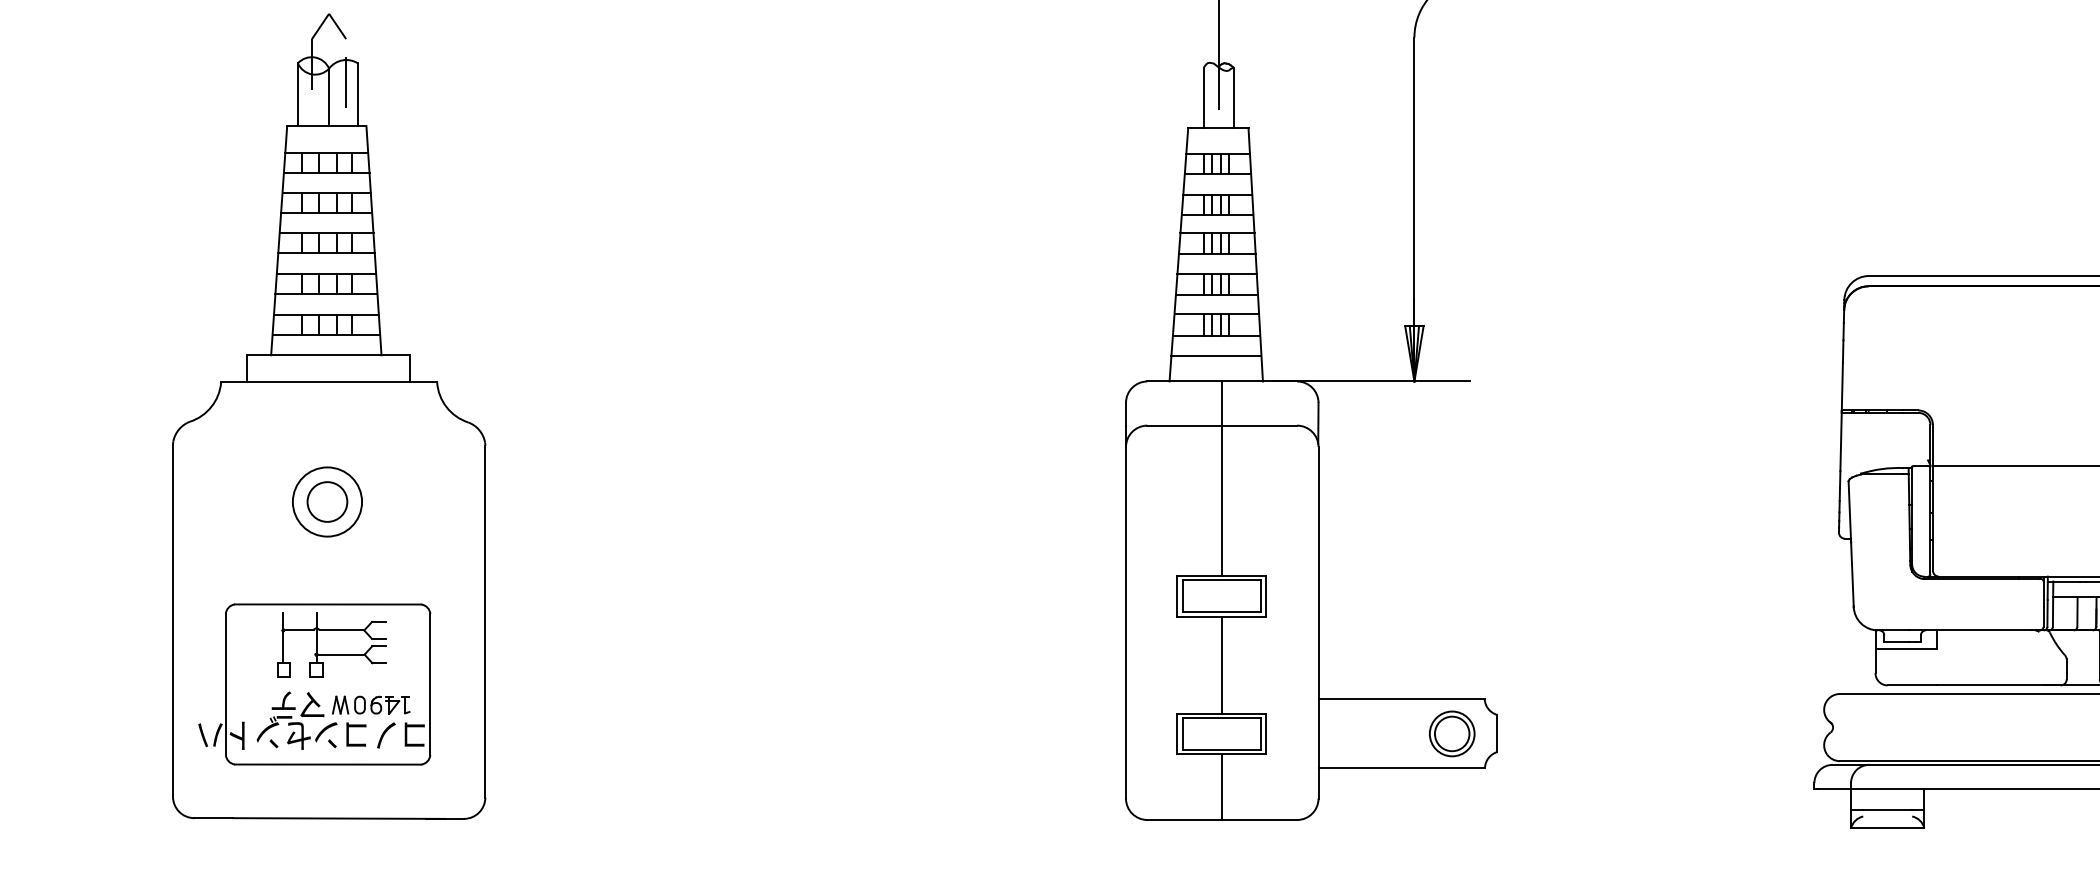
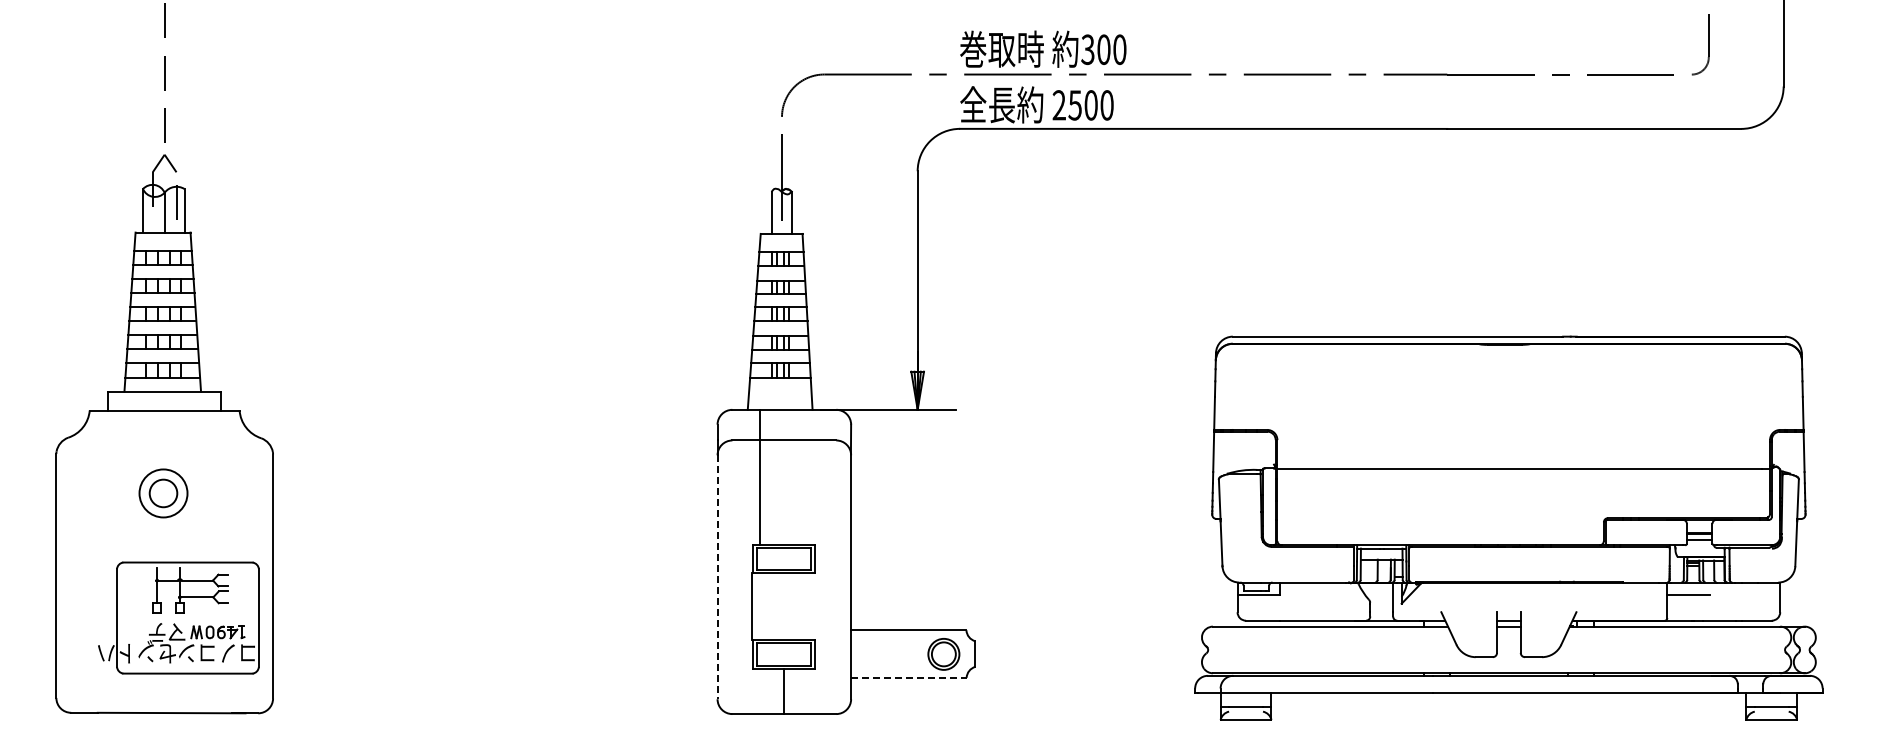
line: (1216, 356) -> (780, 392), removed
line: (1222, 477) -> (760, 476), moved
line: (1125, 623) -> (717, 577), solid -> dashed
line: (1222, 664) -> (752, 606), moved
part: (314, 683) -> (178, 617), moved
line: (1402, 767) -> (909, 677), solid -> dashed

